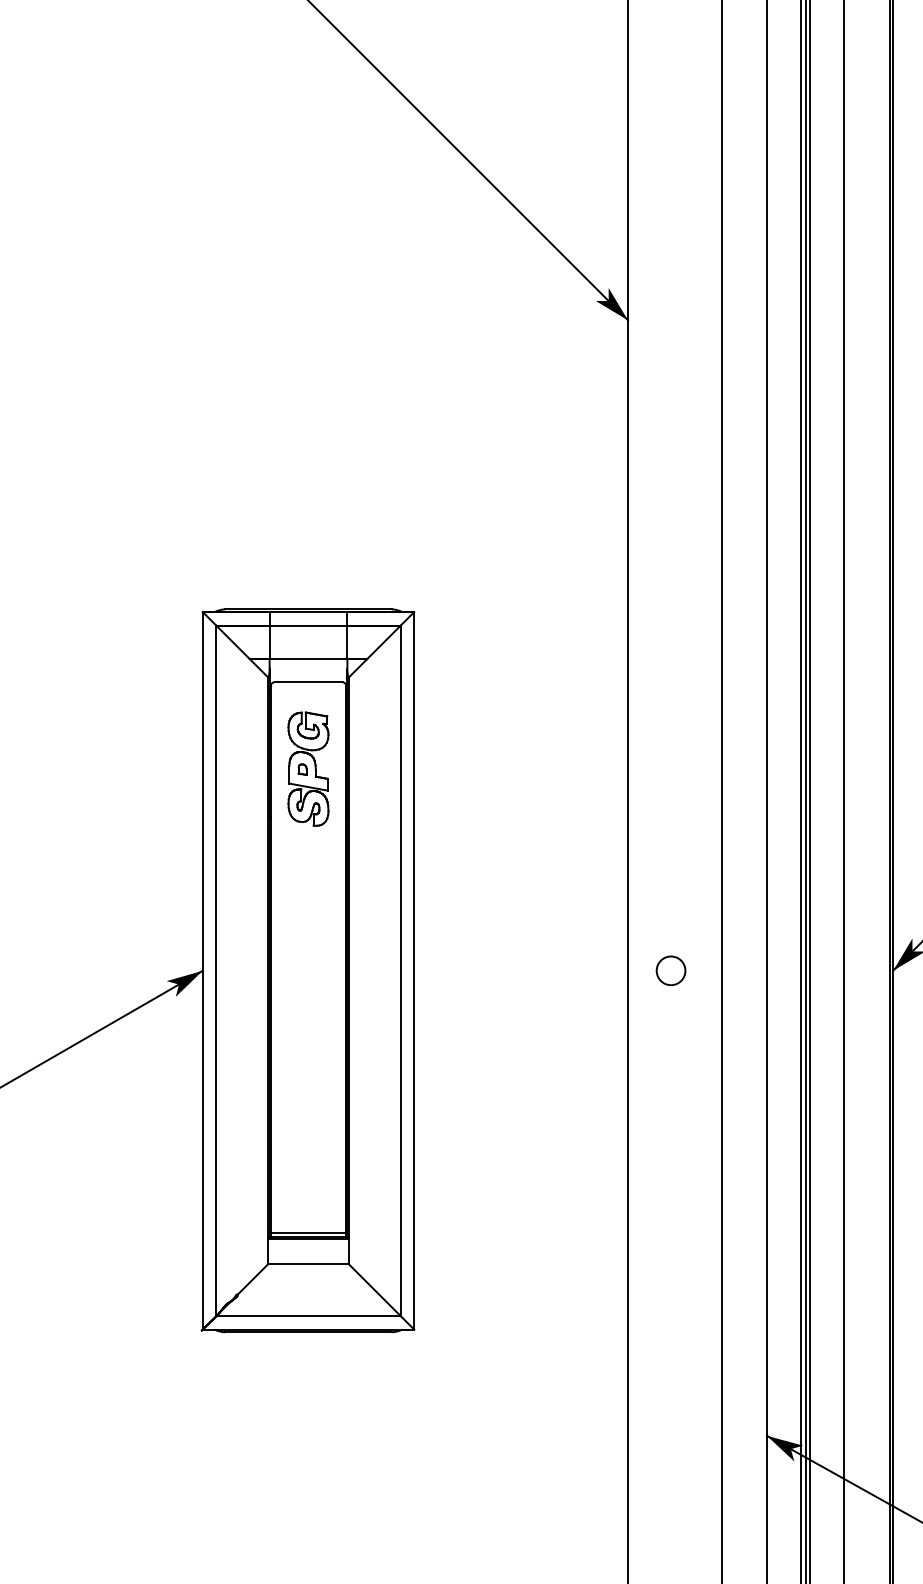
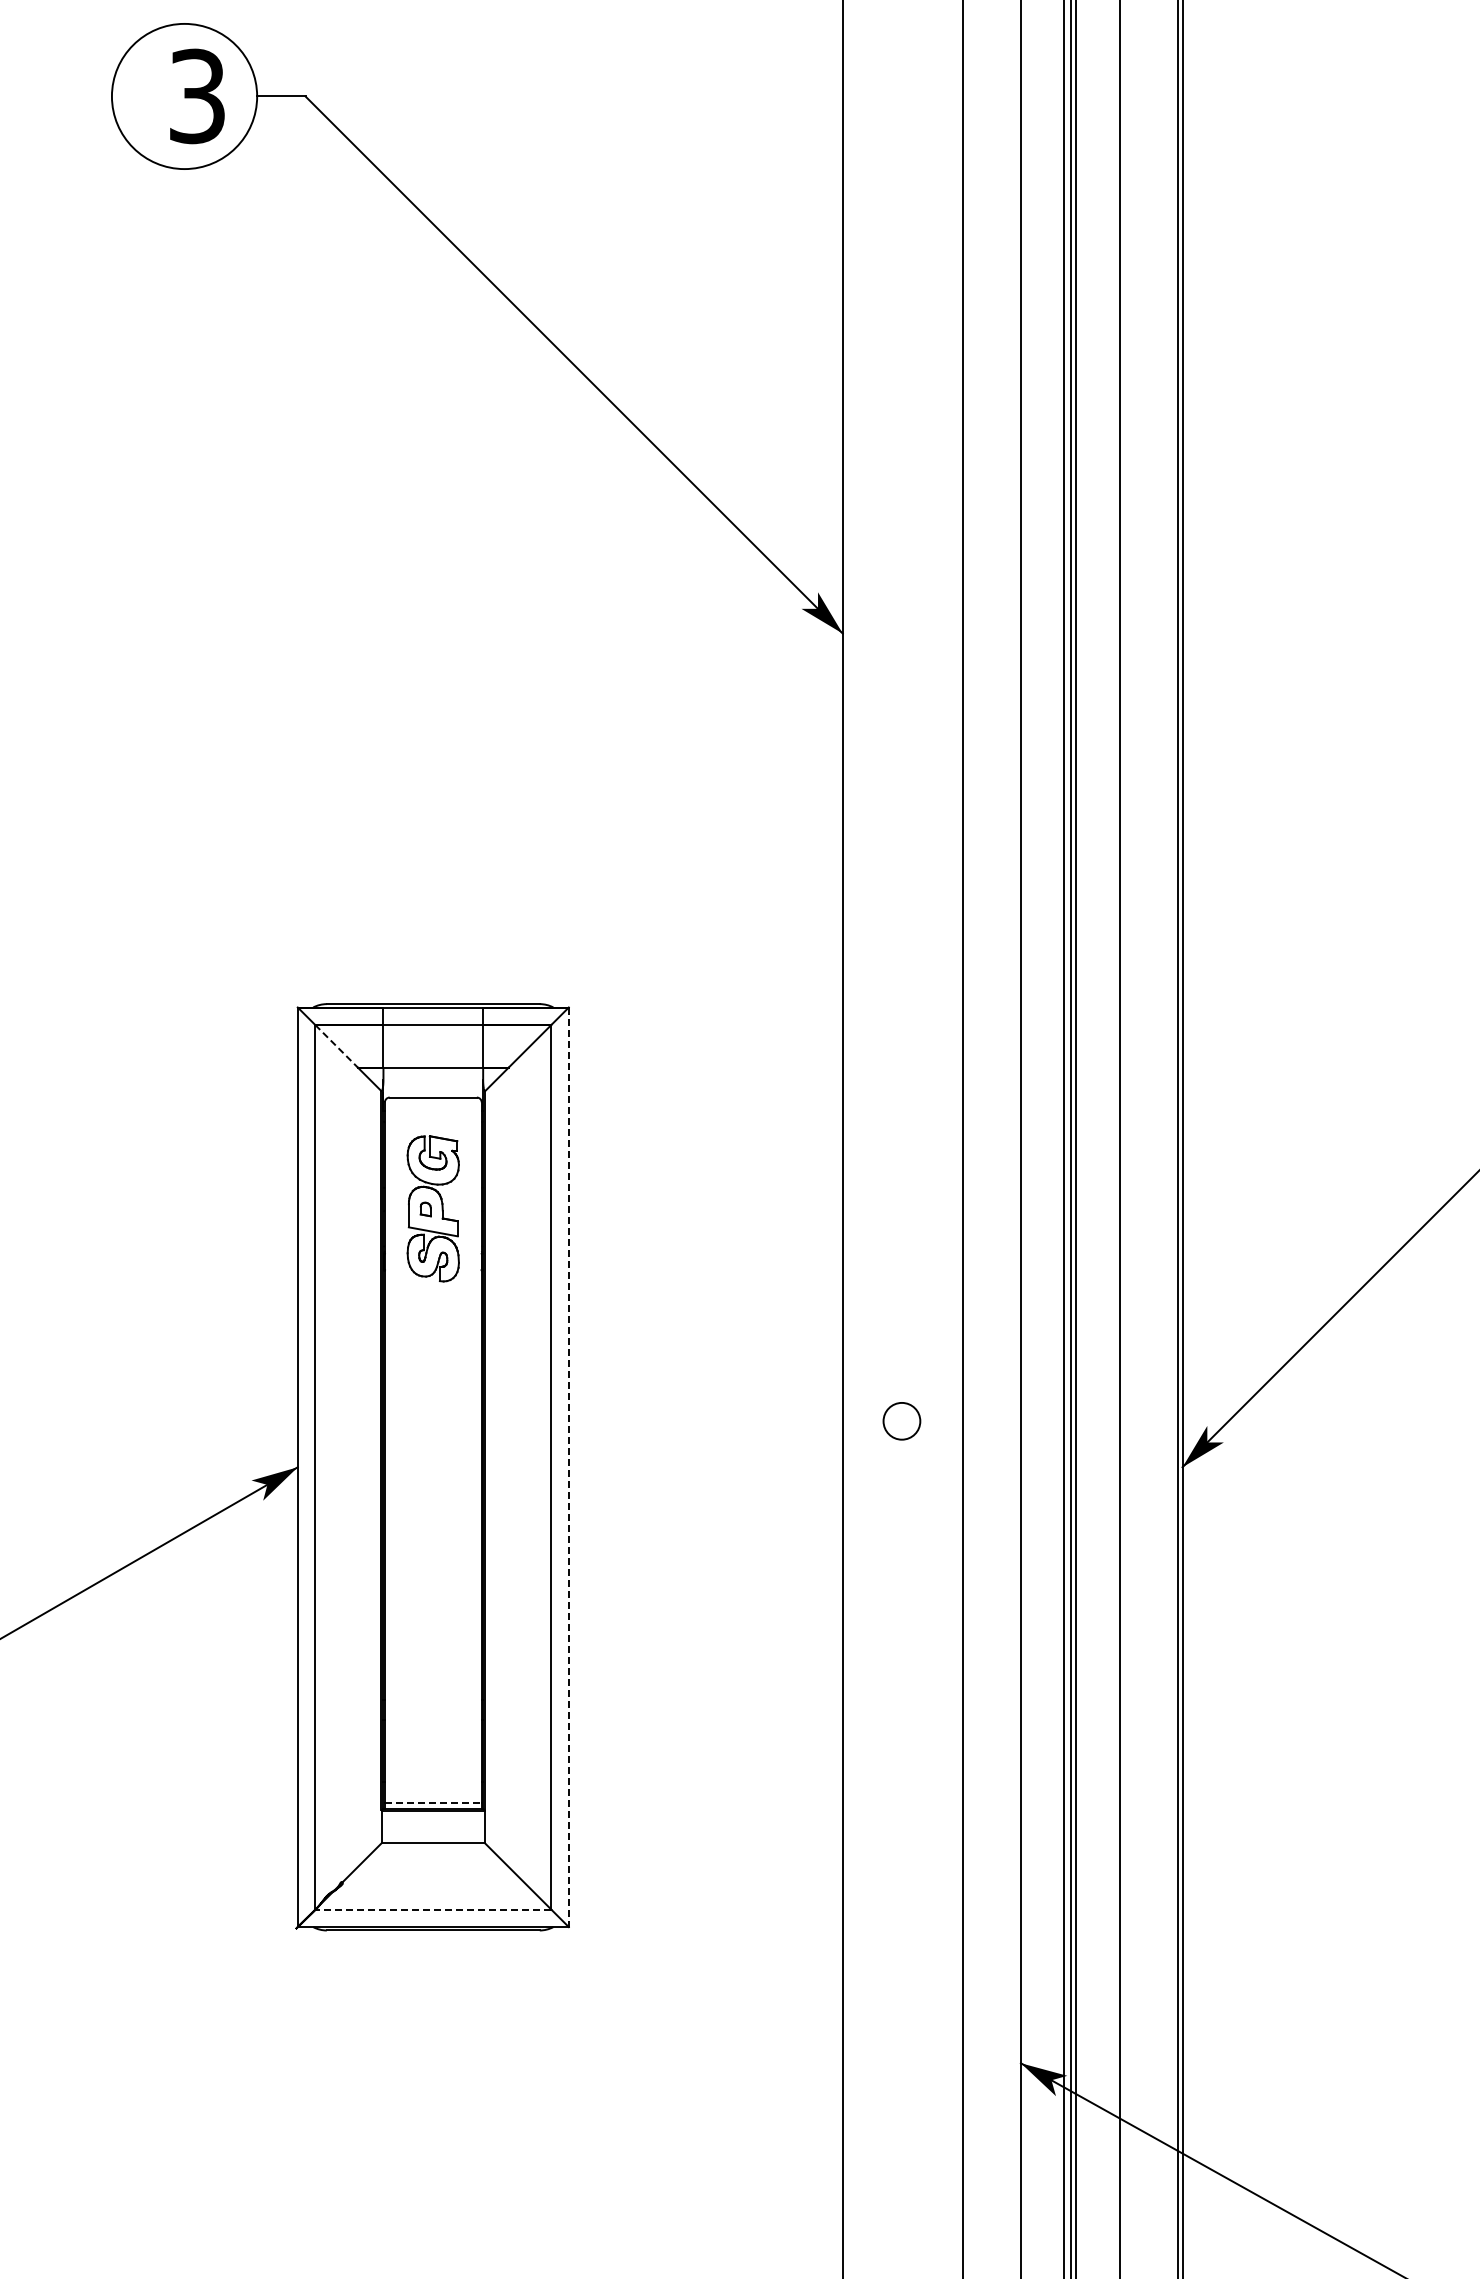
line: (232, 642) -> (336, 1046), solid -> dashed
line: (413, 970) -> (568, 1467), solid -> dashed
circle: (670, 970) -> (901, 1421), moved
line: (308, 1232) -> (433, 1802), solid -> dashed
line: (307, 1315) -> (432, 1909), solid -> dashed

